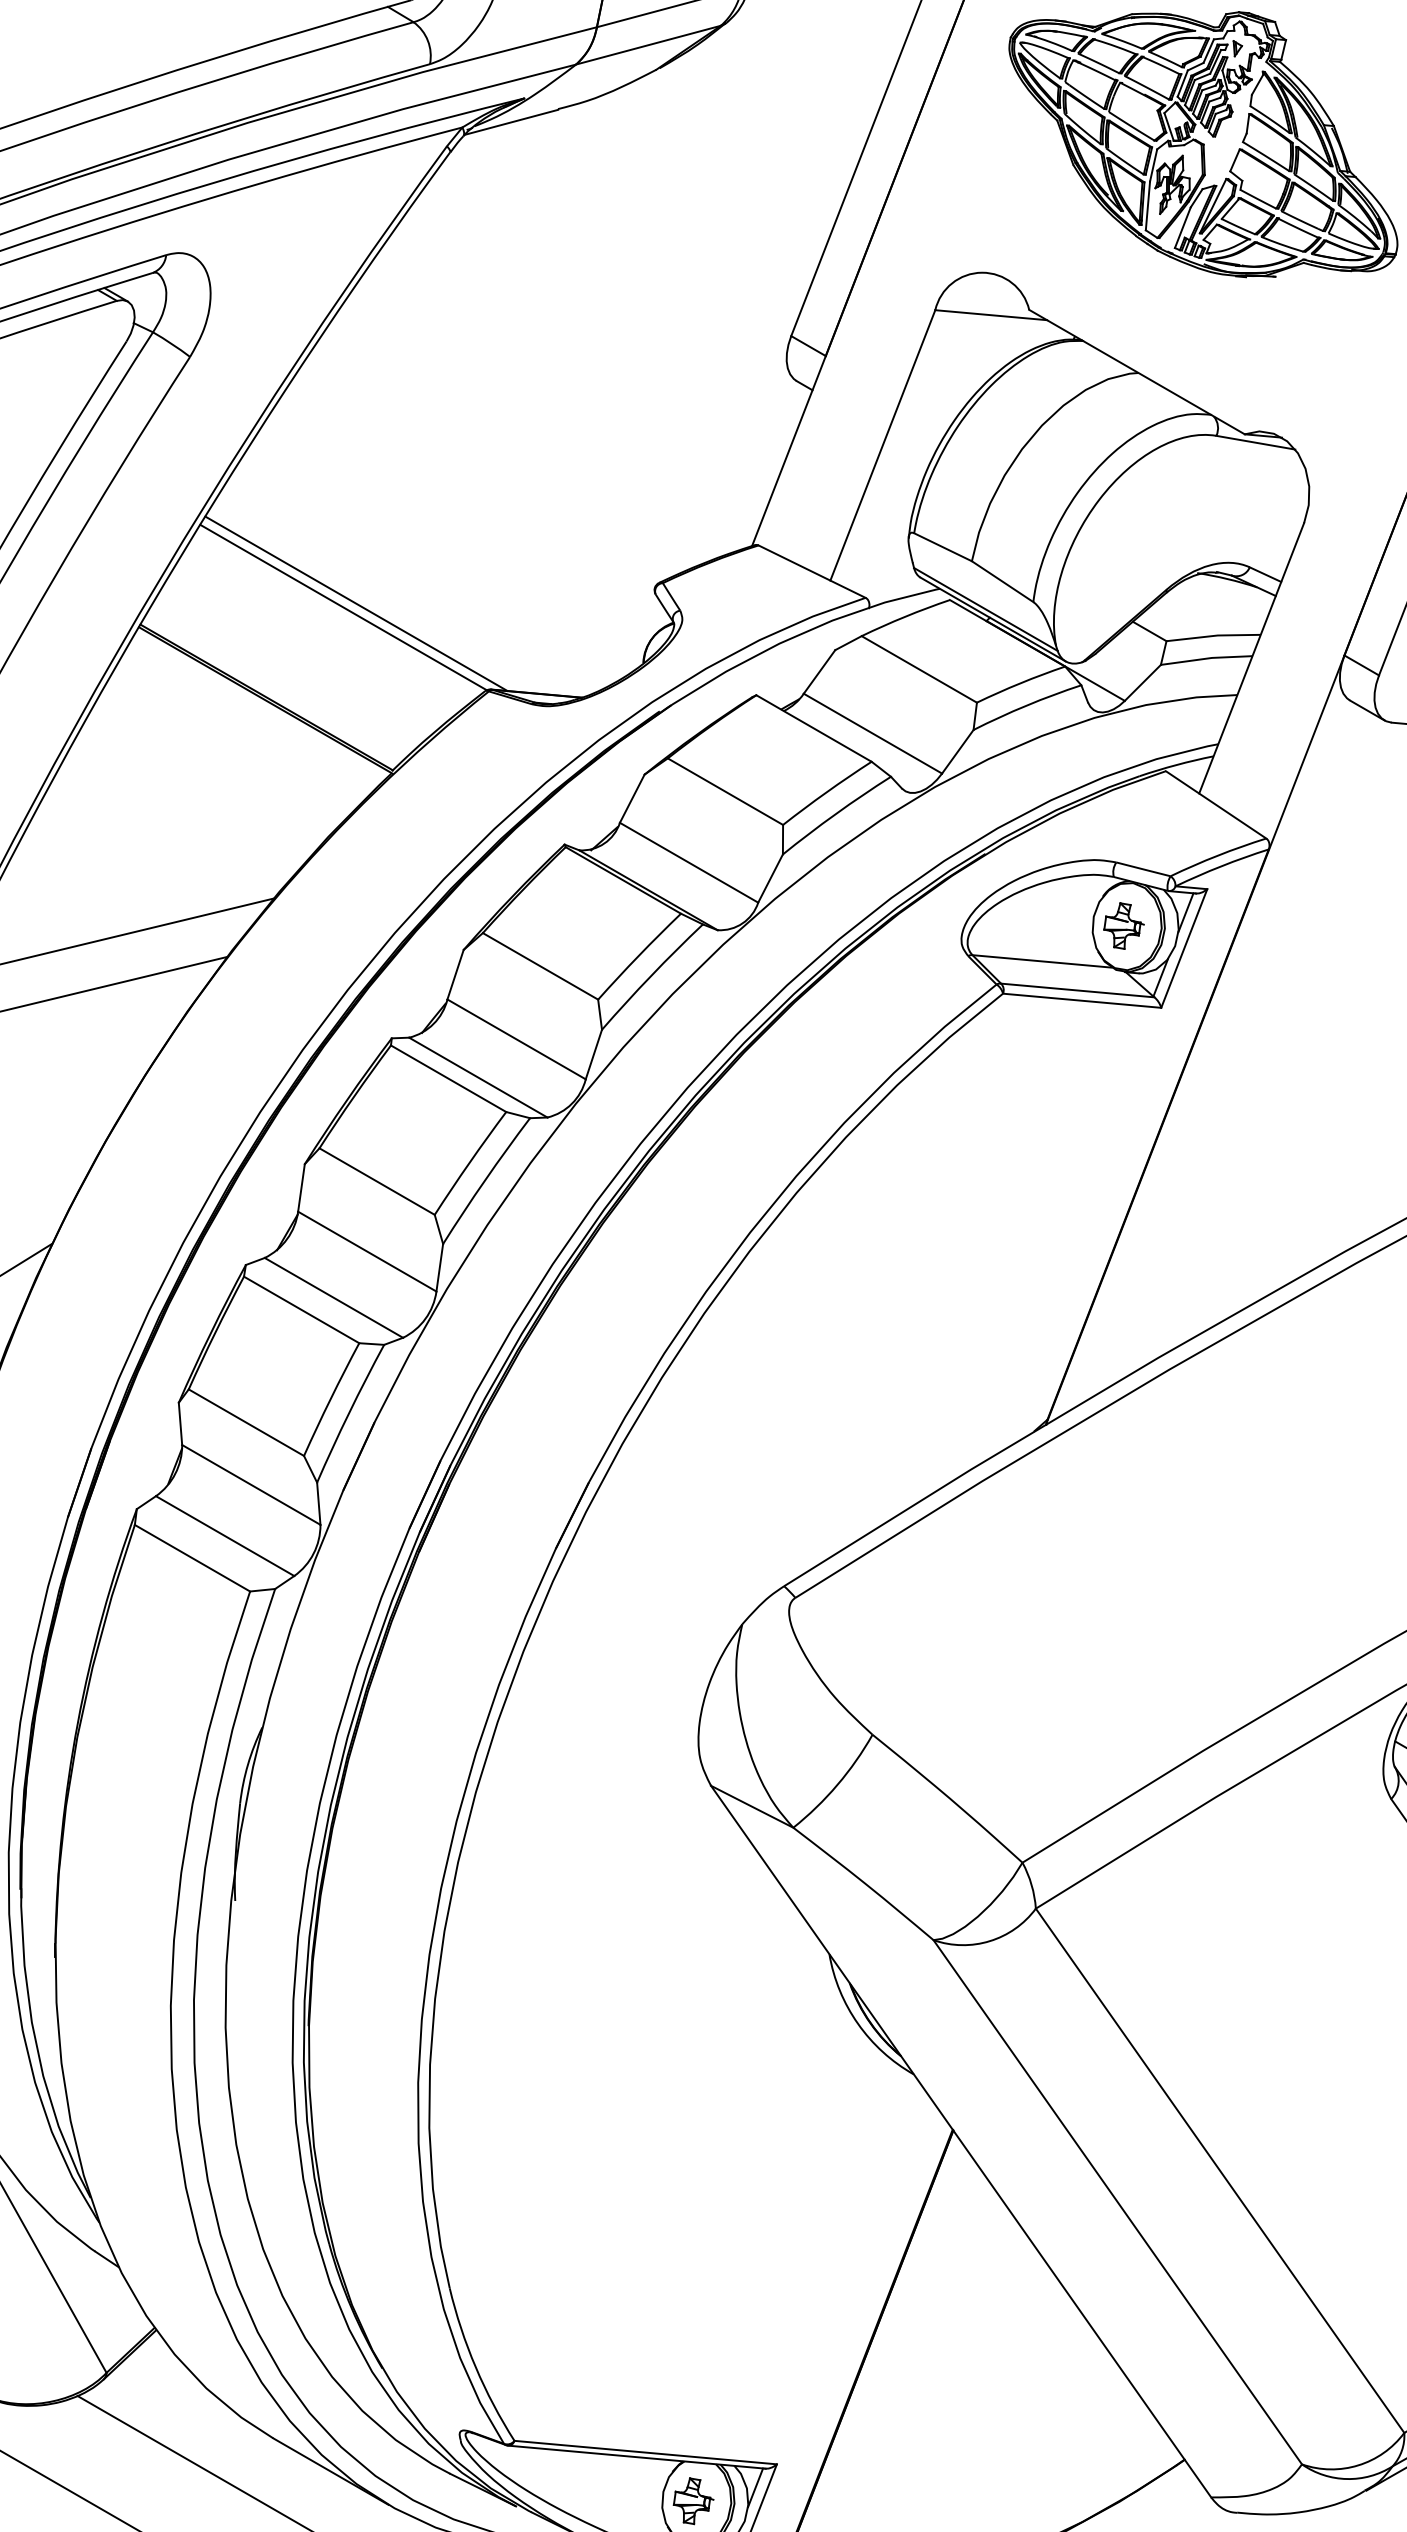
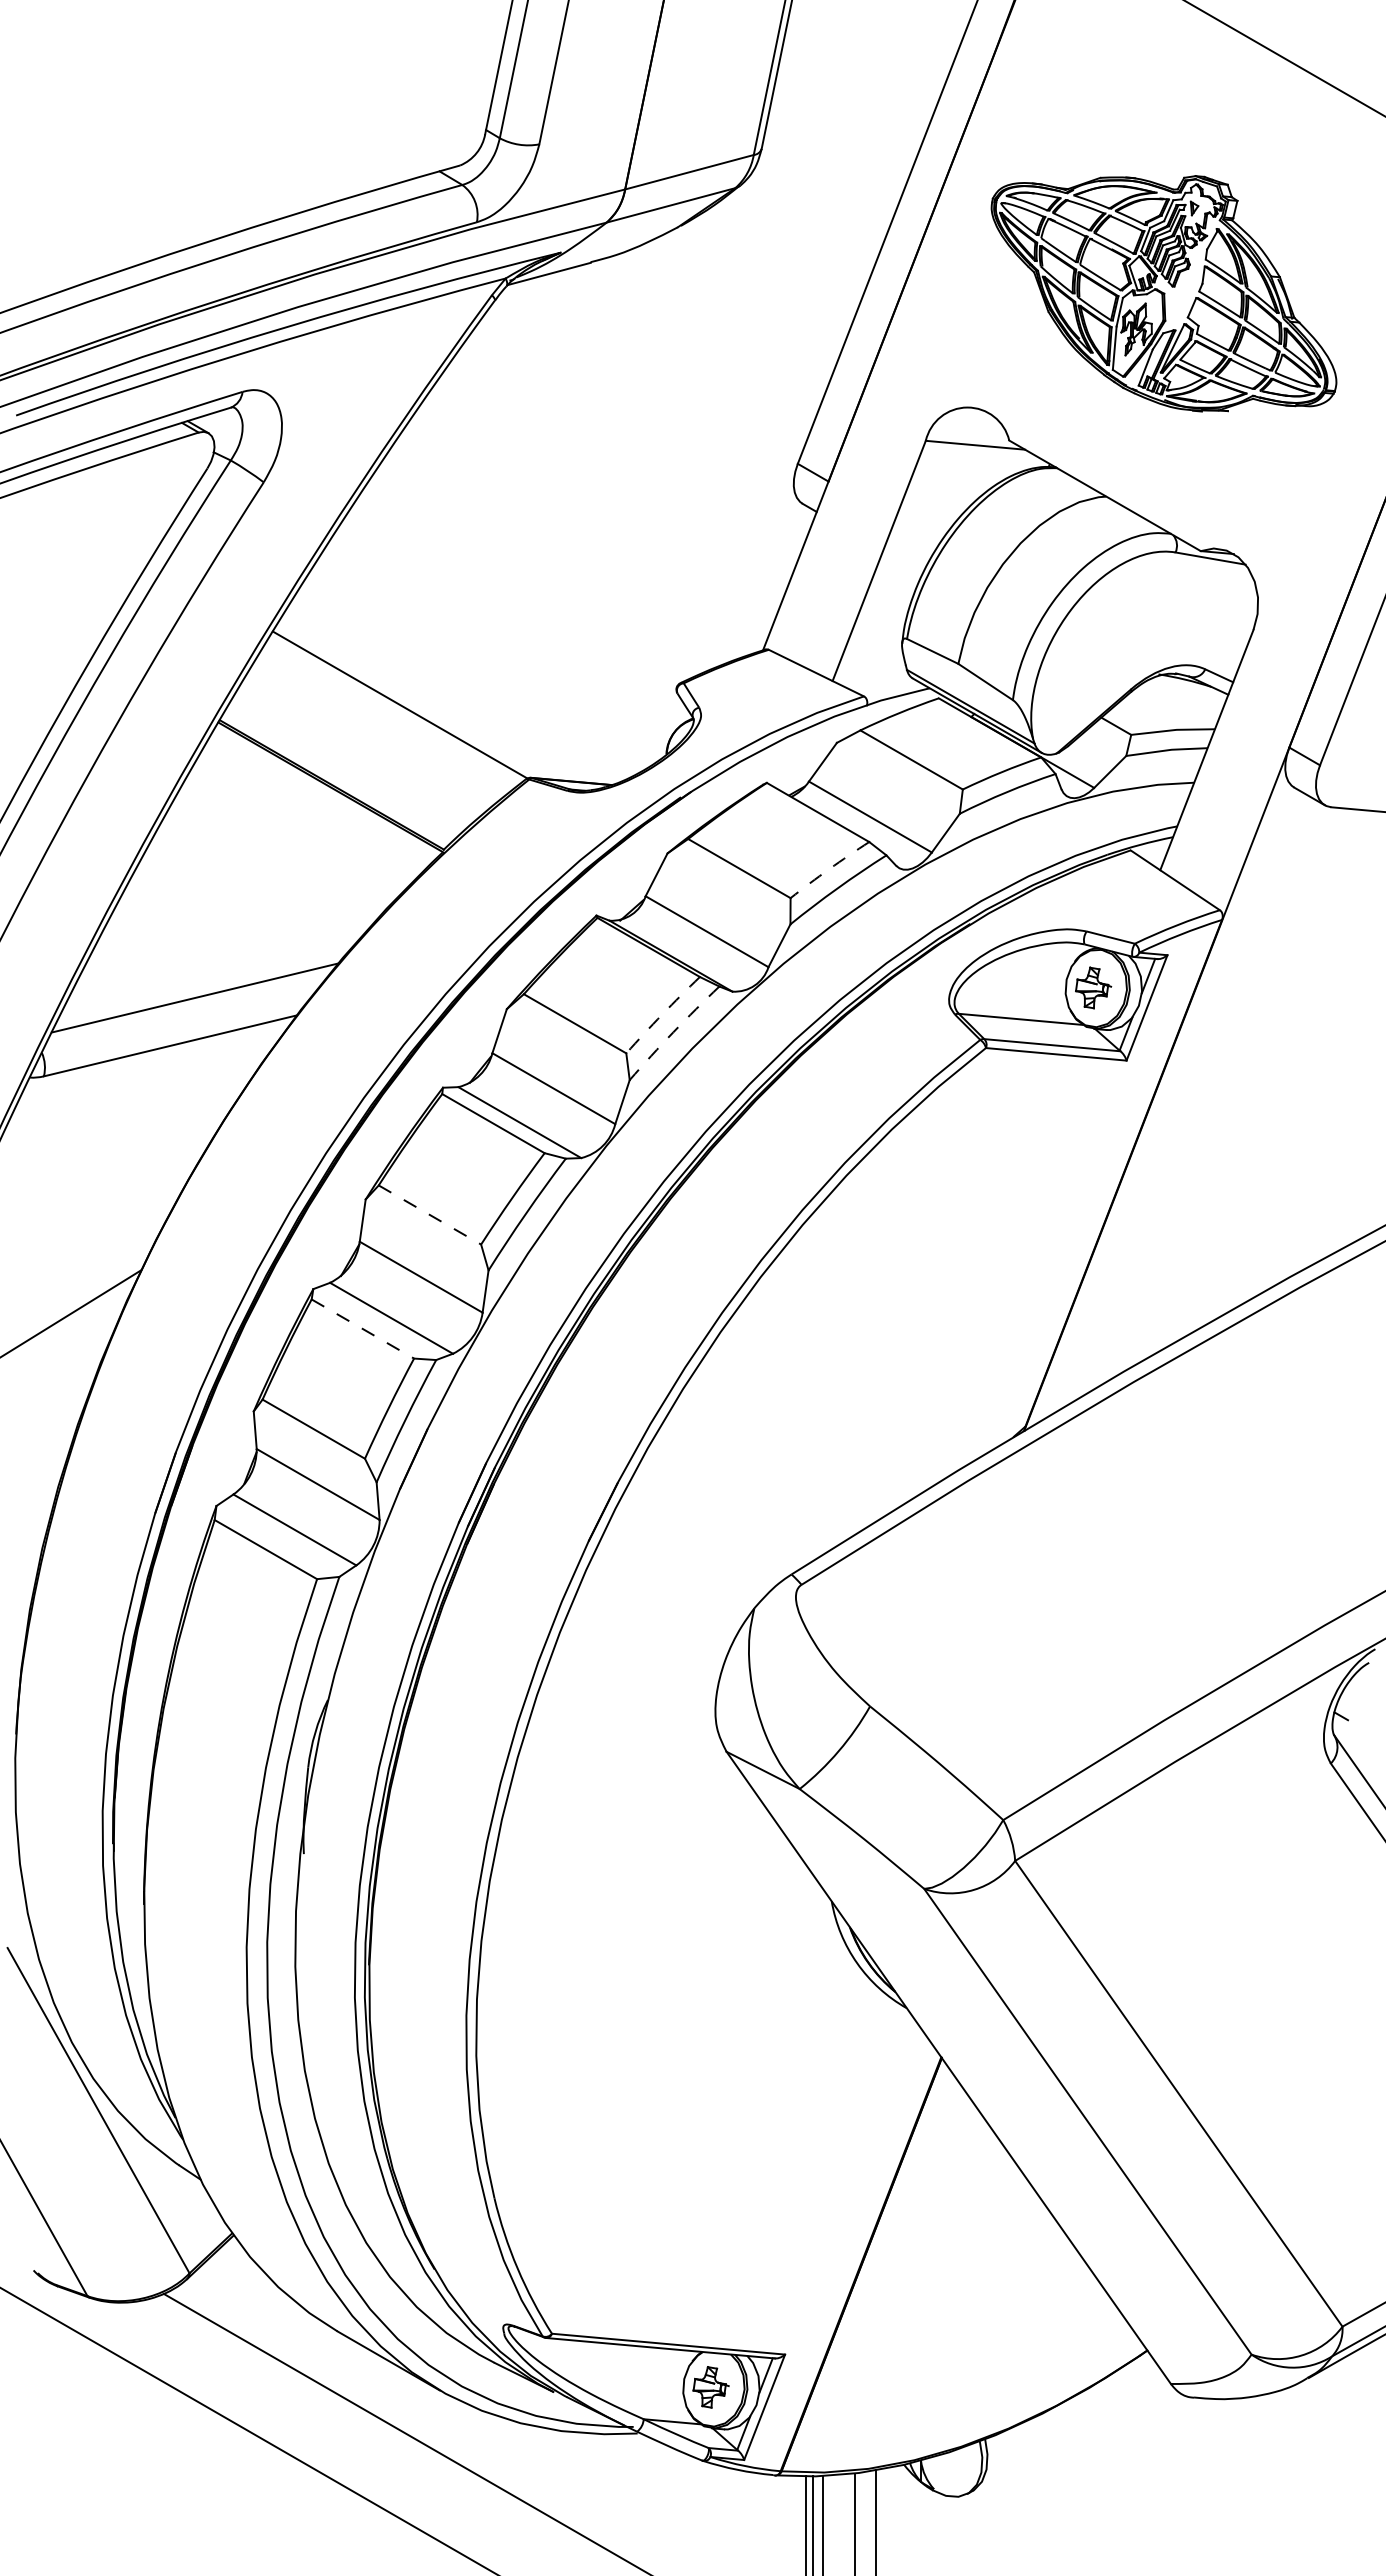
line: (356, 603) -> (411, 701), removed
arc: (826, 792) -> (829, 869), solid -> dashed
arc: (638, 955) -> (662, 1014), solid -> dashed
arc: (651, 976) -> (673, 1032), solid -> dashed
line: (377, 1182) -> (430, 1215), solid -> dashed
line: (302, 1310) -> (363, 1329), solid -> dashed

